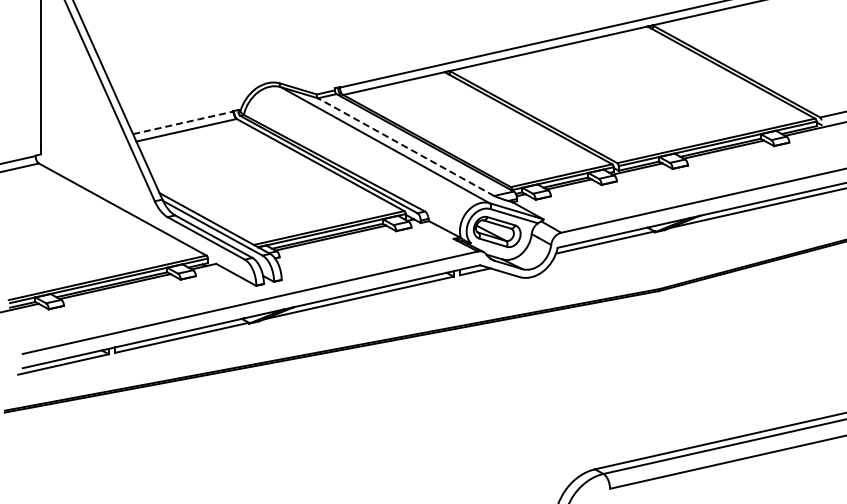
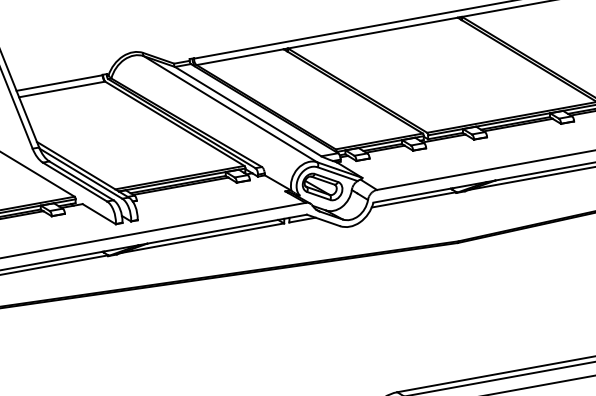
line: (183, 122) -> (59, 82), dashed -> solid
line: (406, 147) -> (248, 111), dashed -> solid

